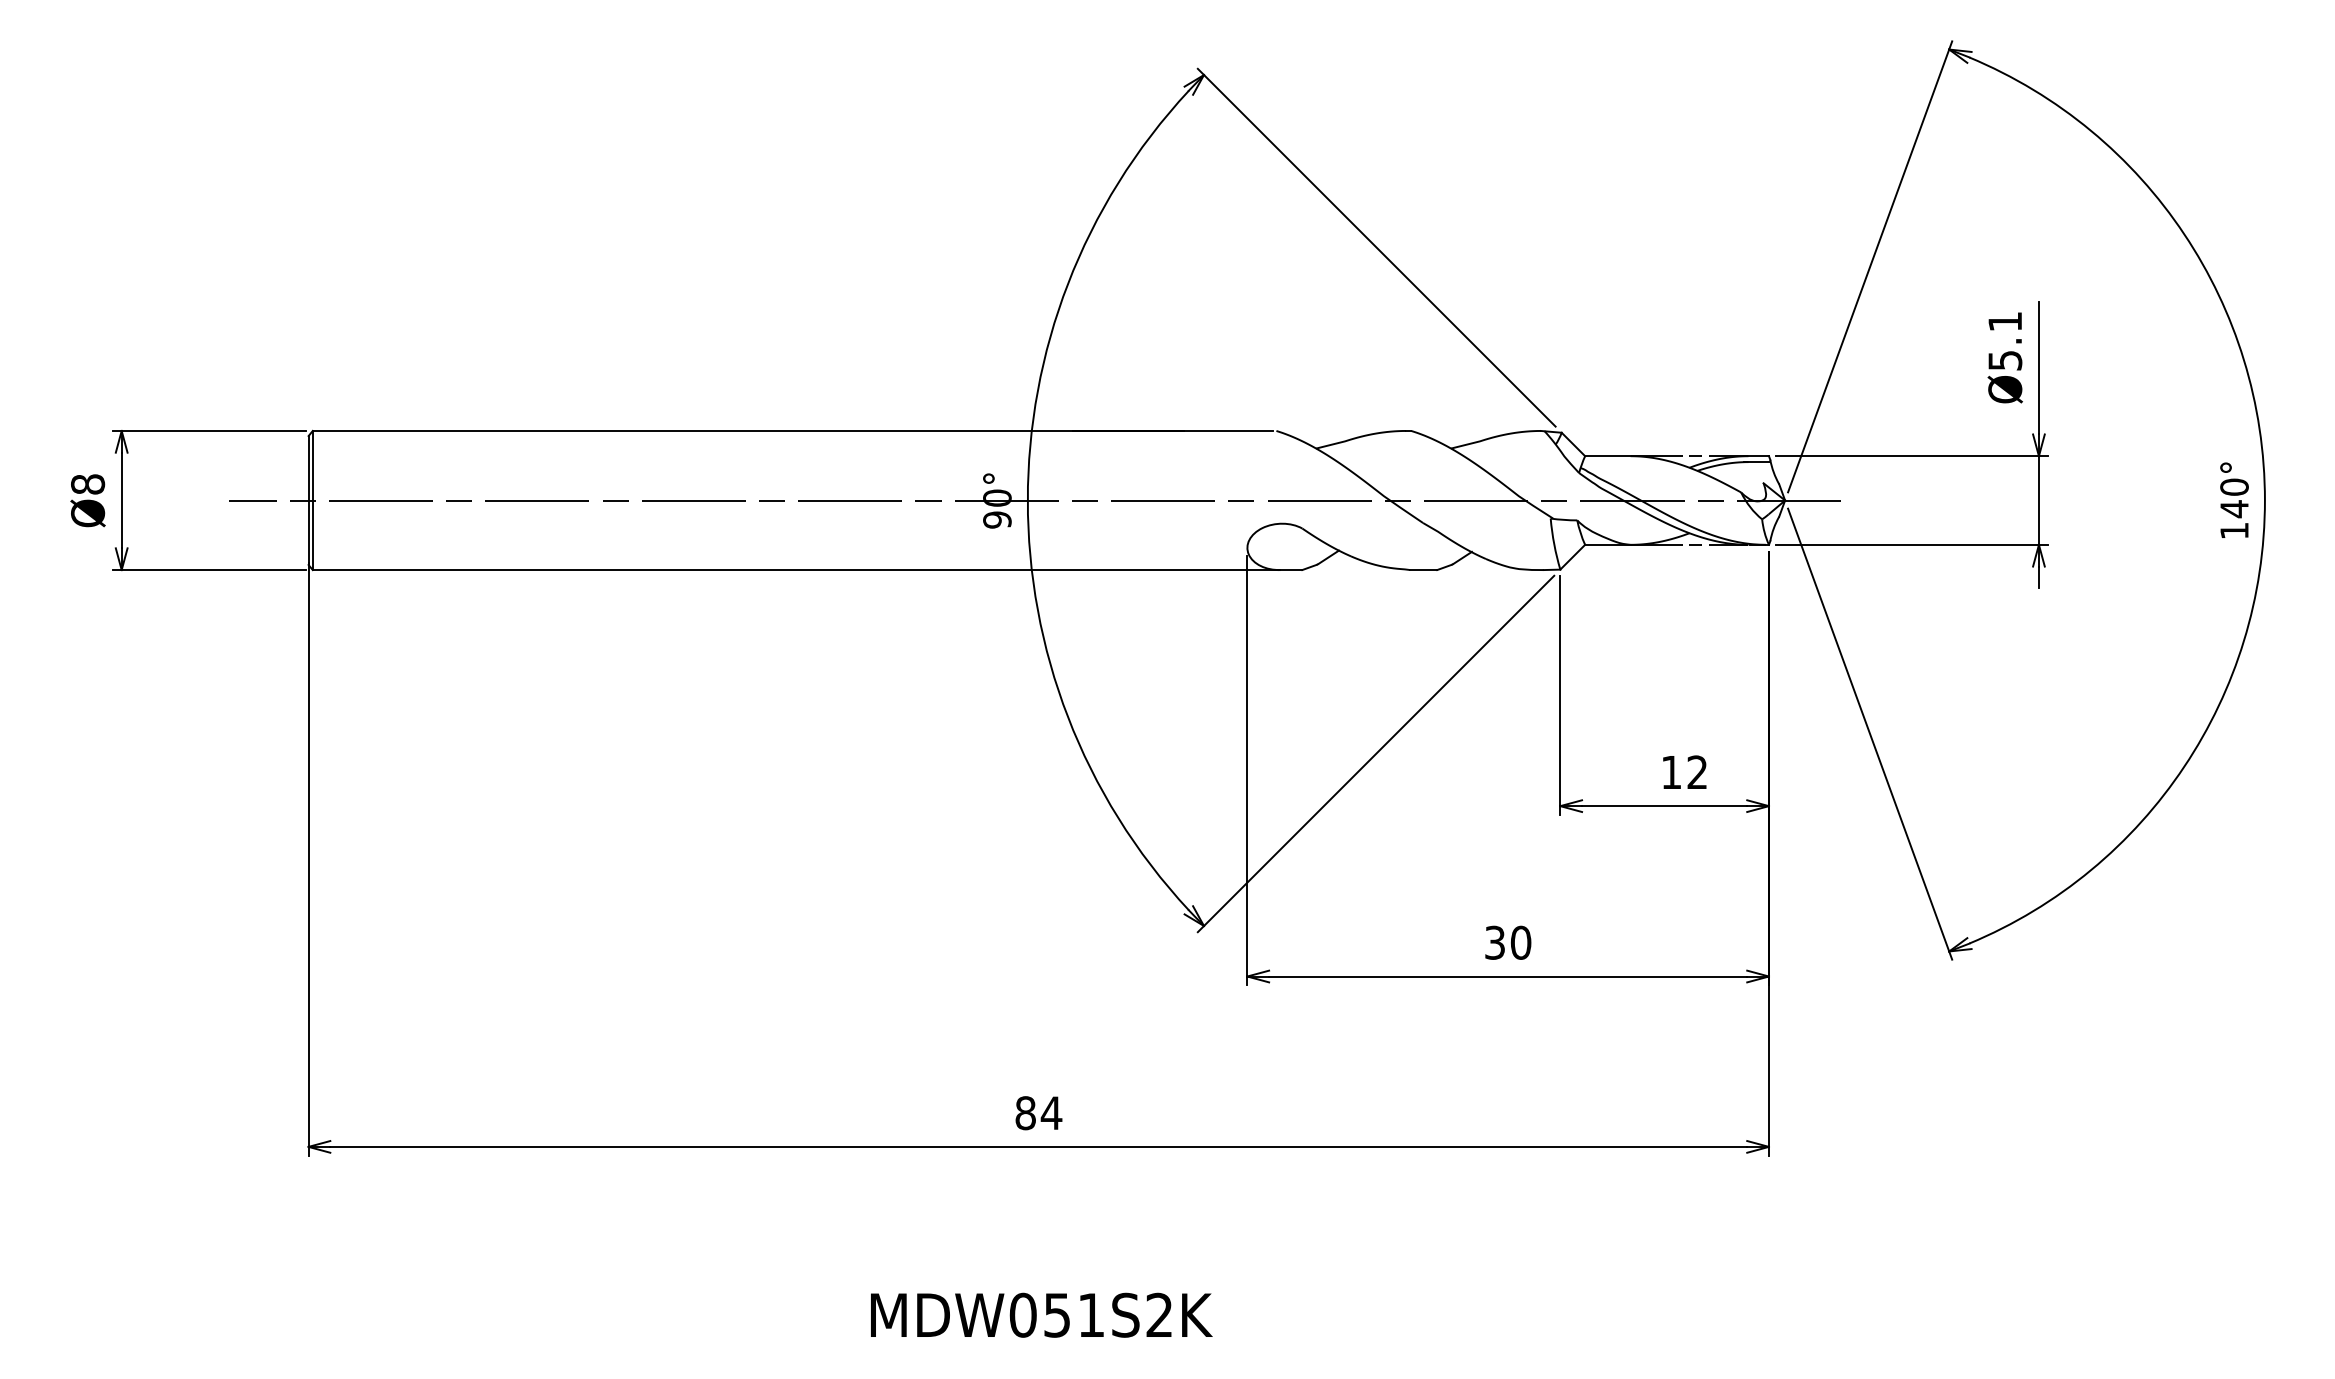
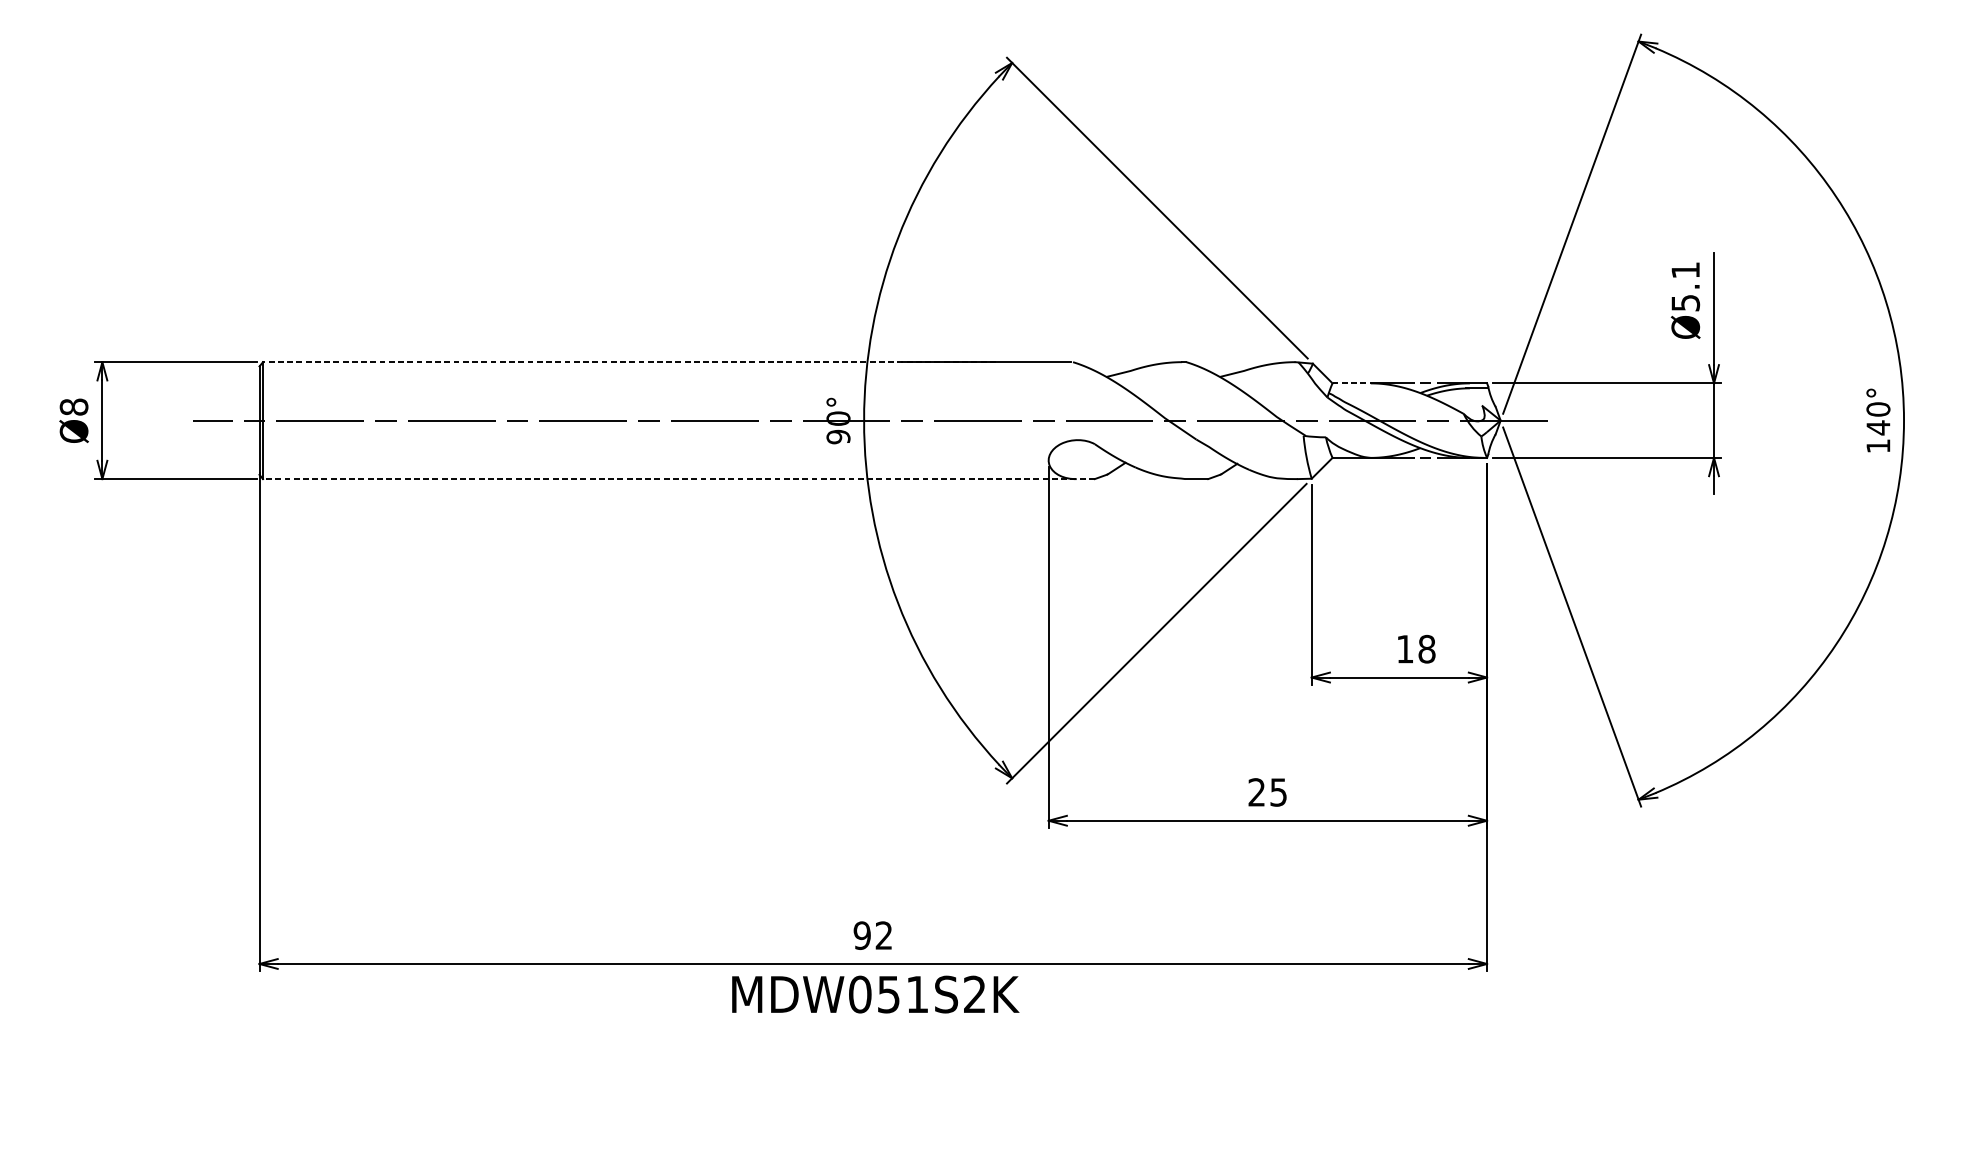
line: (748, 430) -> (629, 361), solid -> dashed
line: (1607, 456) -> (1351, 383), solid -> dashed
line: (807, 570) -> (678, 479), solid -> dashed
text: (1697, 772) -> (1427, 649), 12 -> 18
text: (1508, 942) -> (1268, 792), 30 -> 25
text: (1038, 1113) -> (873, 935), 84 -> 92
text: (1041, 1314) -> (875, 993), moved

